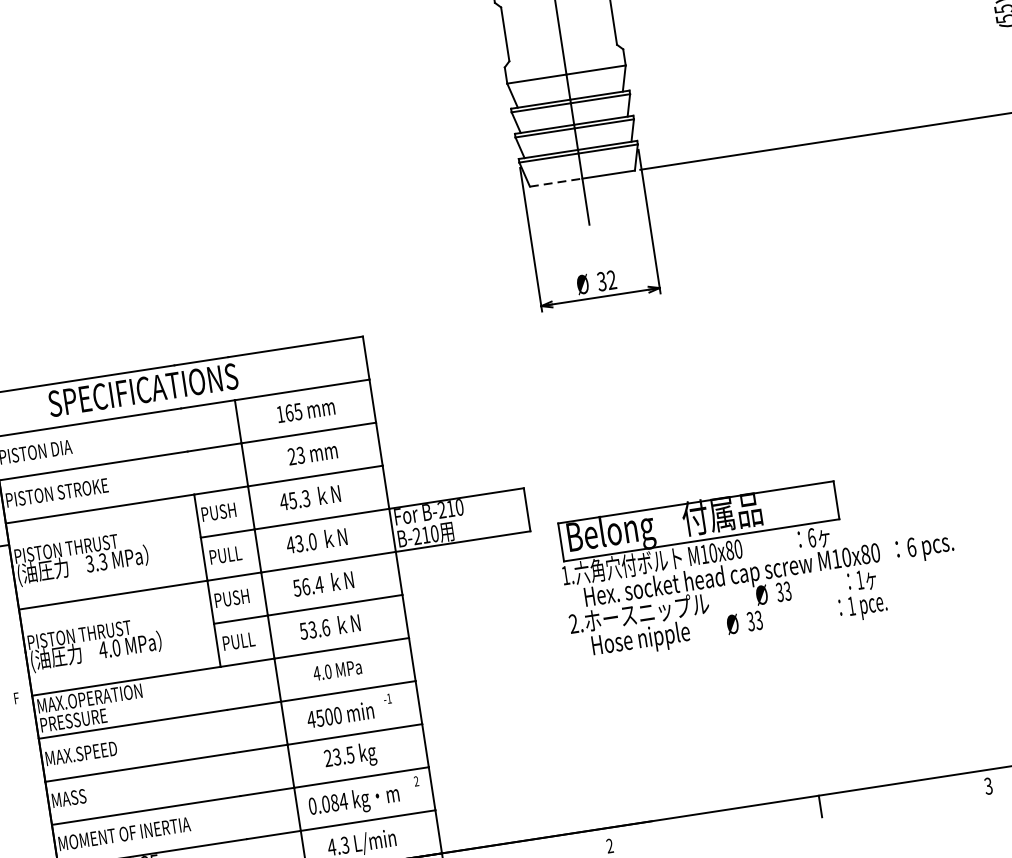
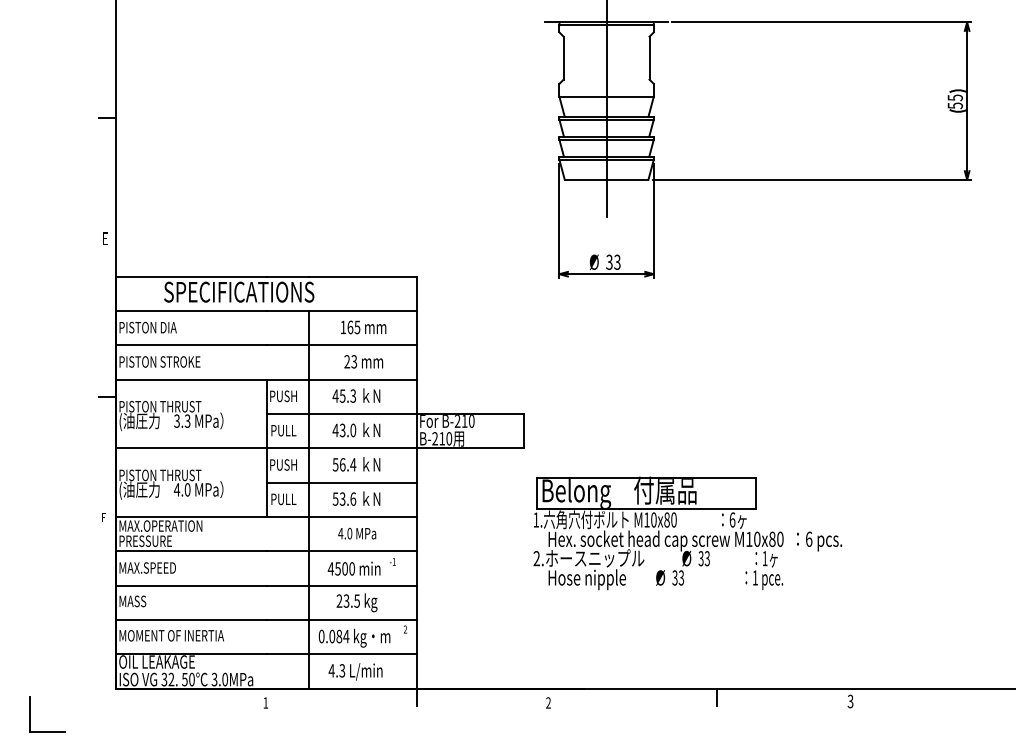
line: (555, 182) -> (585, 179), dashed -> solid
text: (611, 280) -> (617, 262), 32 -> 33
part: (757, 563) -> (687, 533), moved

